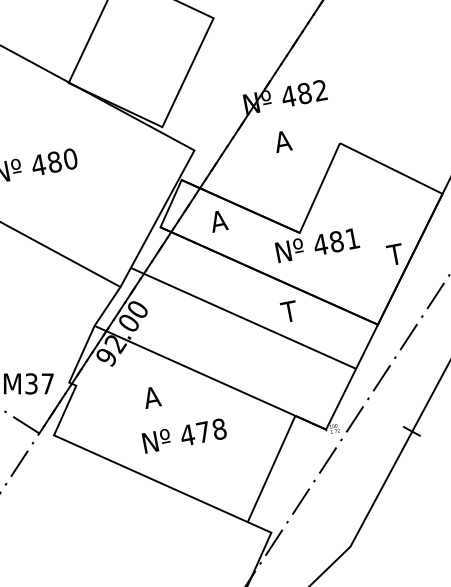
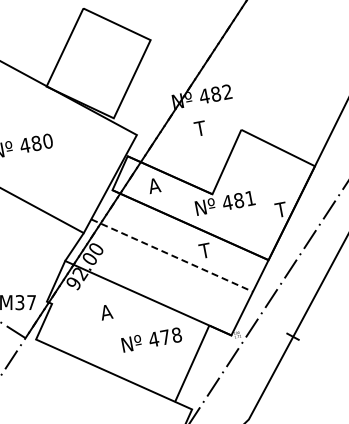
text: (283, 141) -> (200, 128), A -> T
line: (244, 318) -> (172, 255), solid -> dashed
text: (184, 435) -> (151, 339), moved

